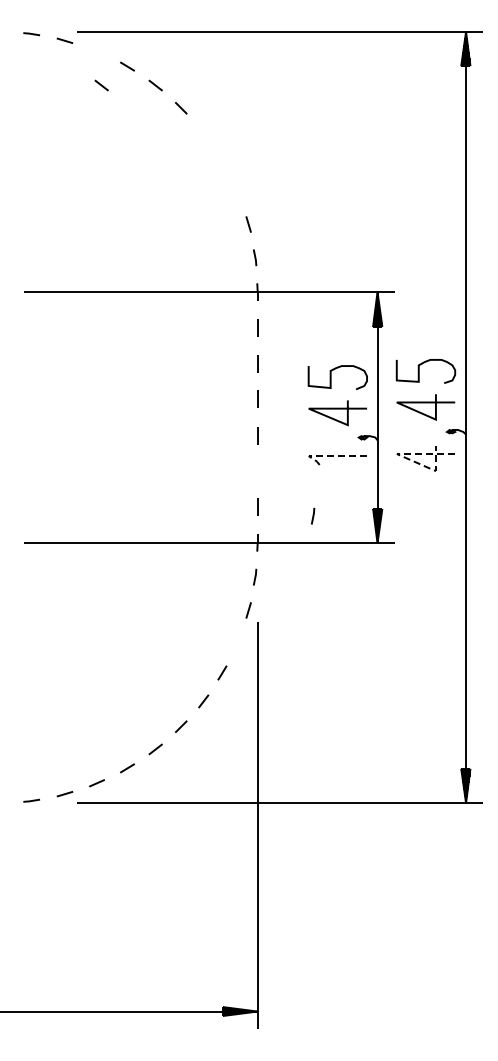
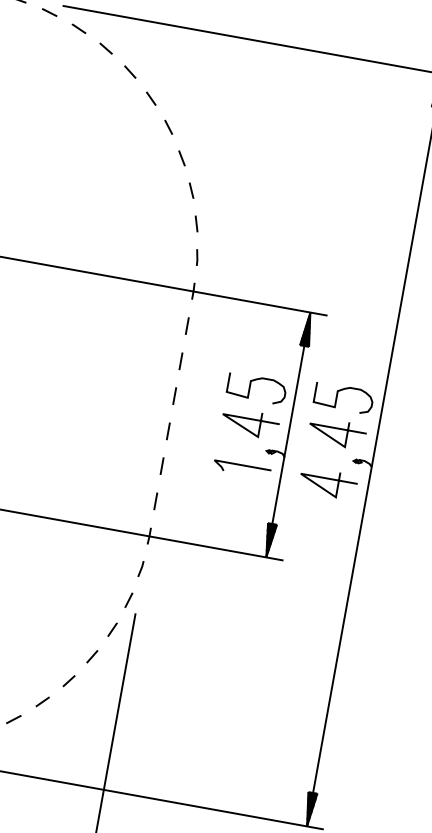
line: (96, 51) -> (78, 28), added
line: (101, 85) -> (77, 62), removed
line: (203, 133) -> (168, 127), added
line: (222, 161) -> (182, 157), added
line: (237, 191) -> (191, 189), added
line: (401, 455) -> (305, 476), dashed -> solid
line: (329, 456) -> (234, 464), dashed -> solid
line: (257, 470) -> (162, 465), added
line: (313, 515) -> (208, 519), removed
line: (237, 642) -> (112, 629), added

